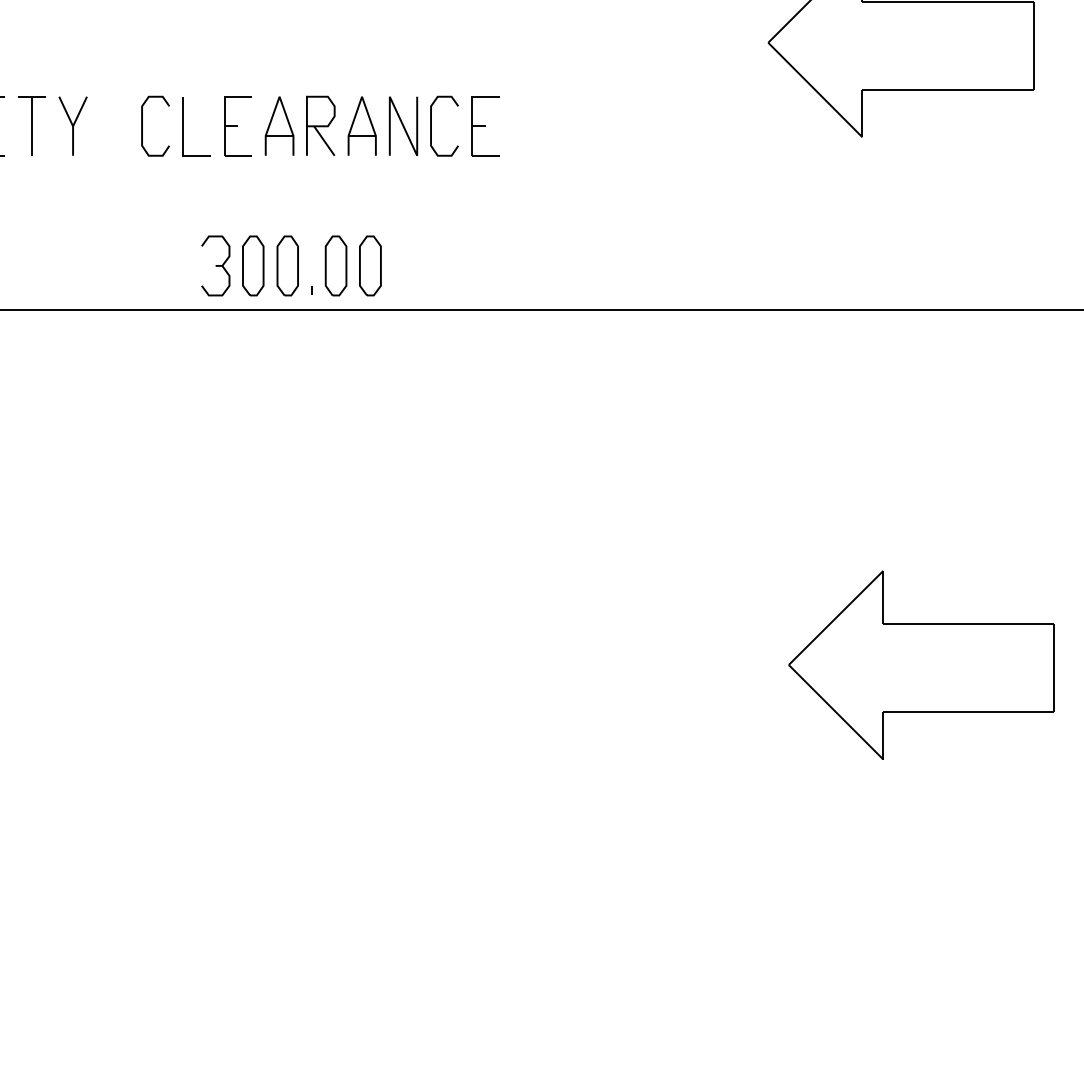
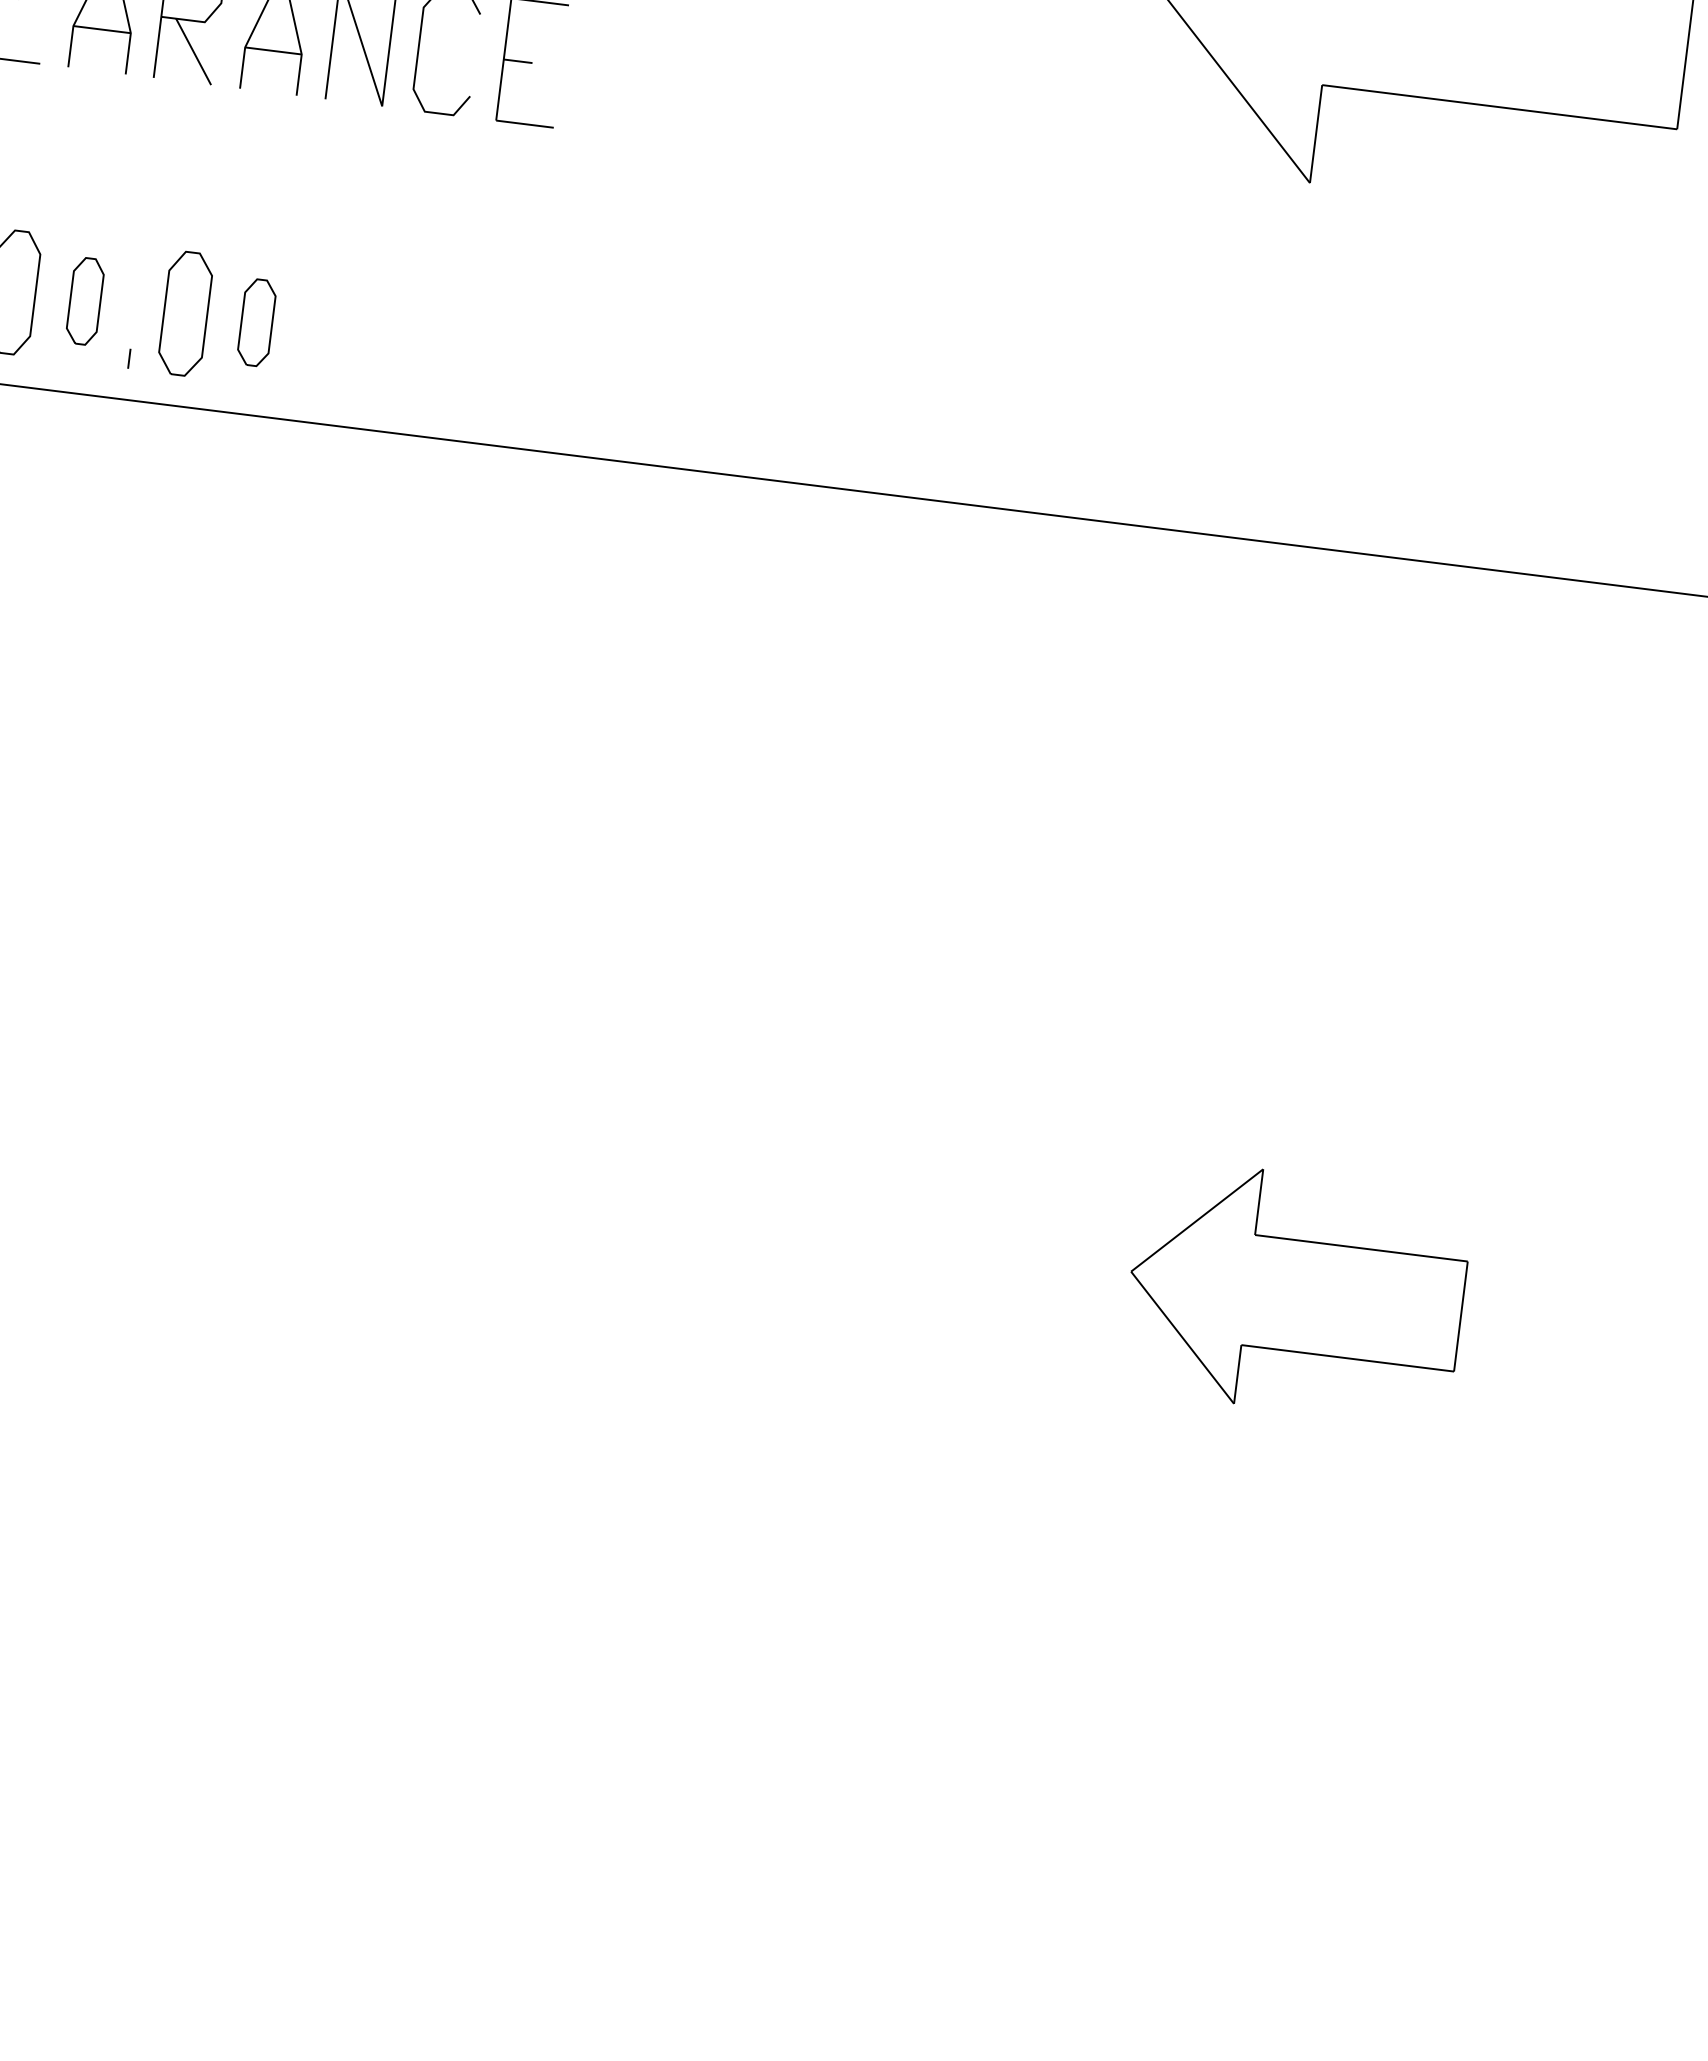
part: (287, 265) -> (85, 300), size x0.7
part: (370, 265) -> (257, 321), size x0.7
part: (921, 664) -> (1296, 1291), size x0.6

